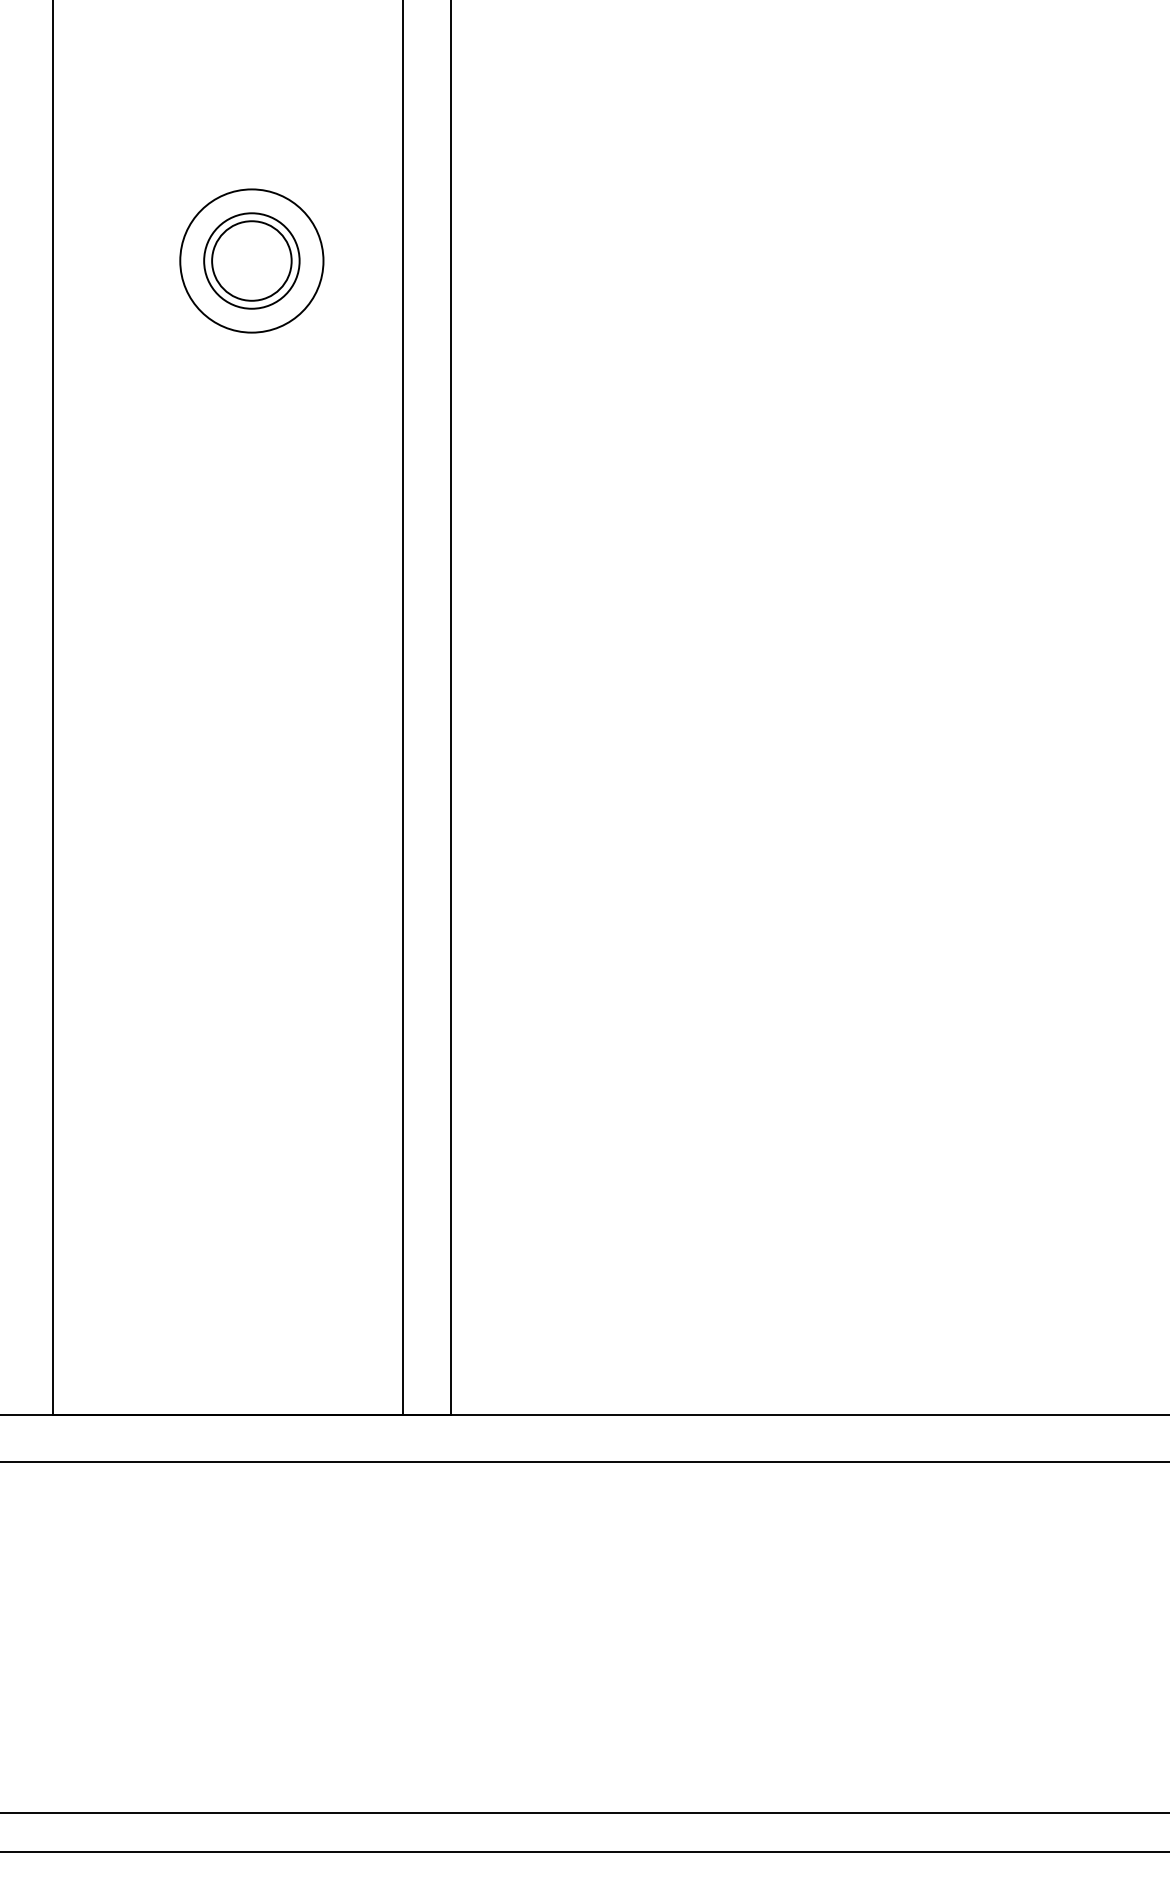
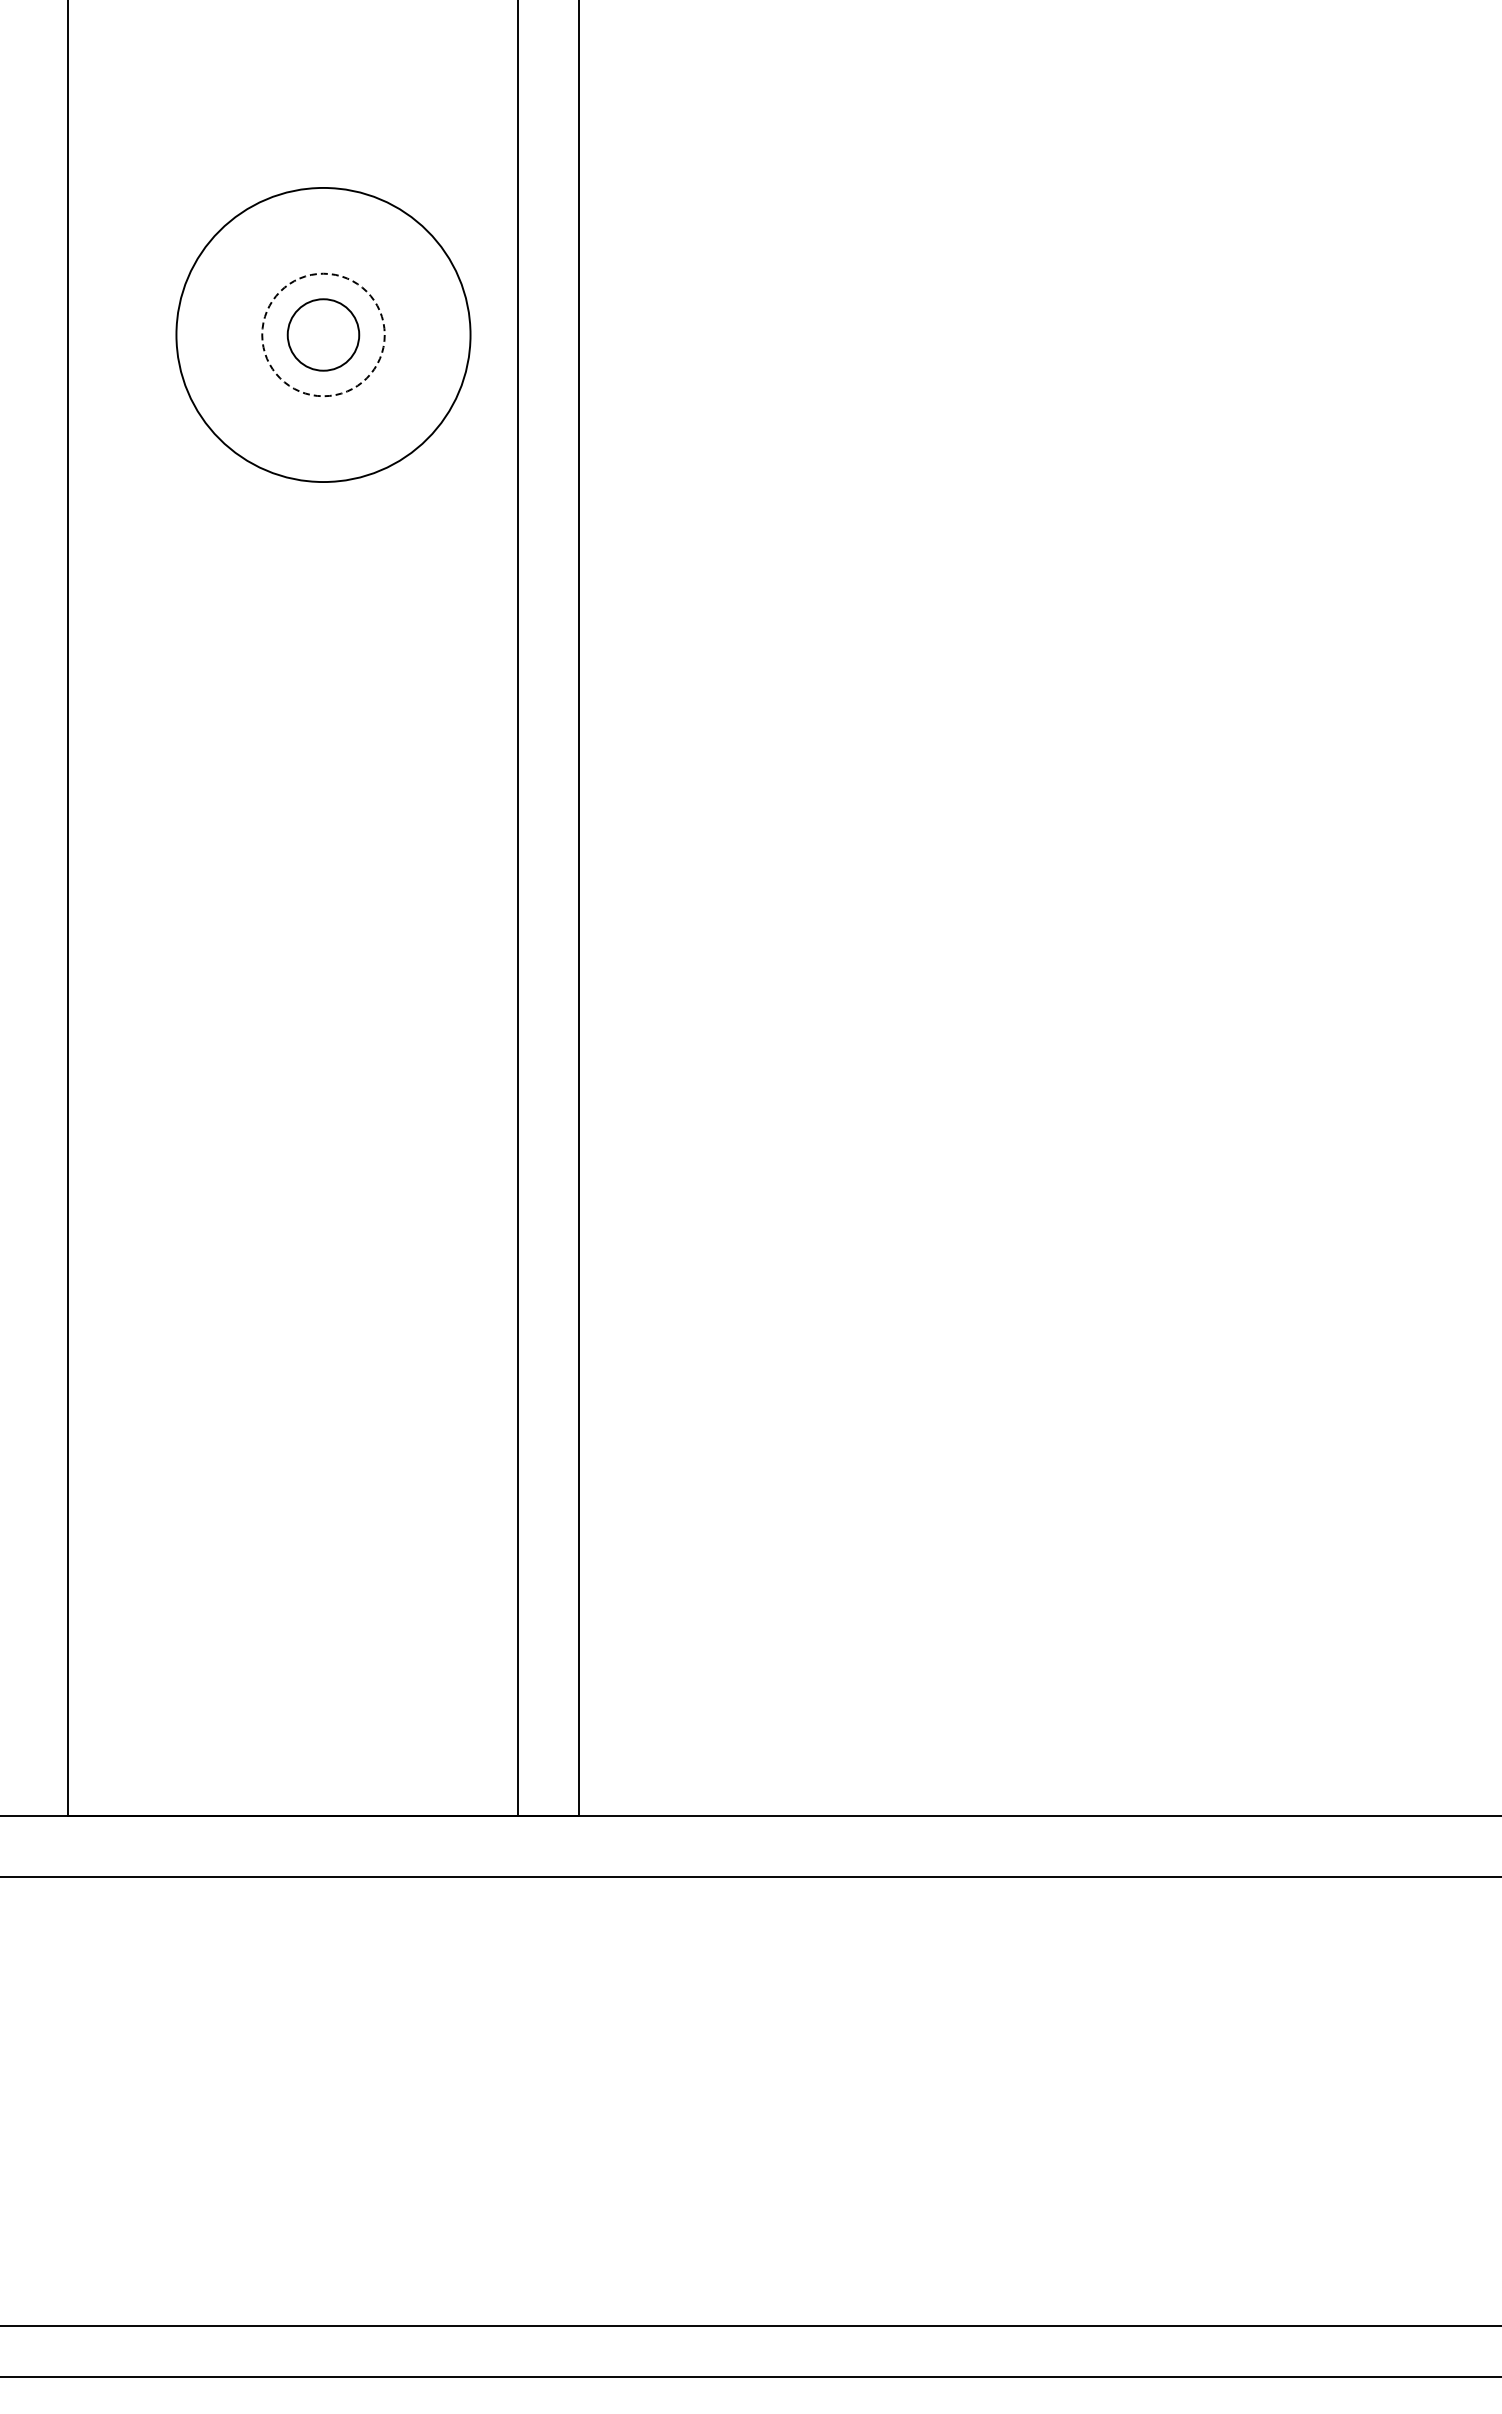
circle: (251, 260) -> (323, 334), size x0.7
circle: (251, 260) -> (323, 334), size x1.6
circle: (251, 260) -> (323, 334), solid -> dashed

